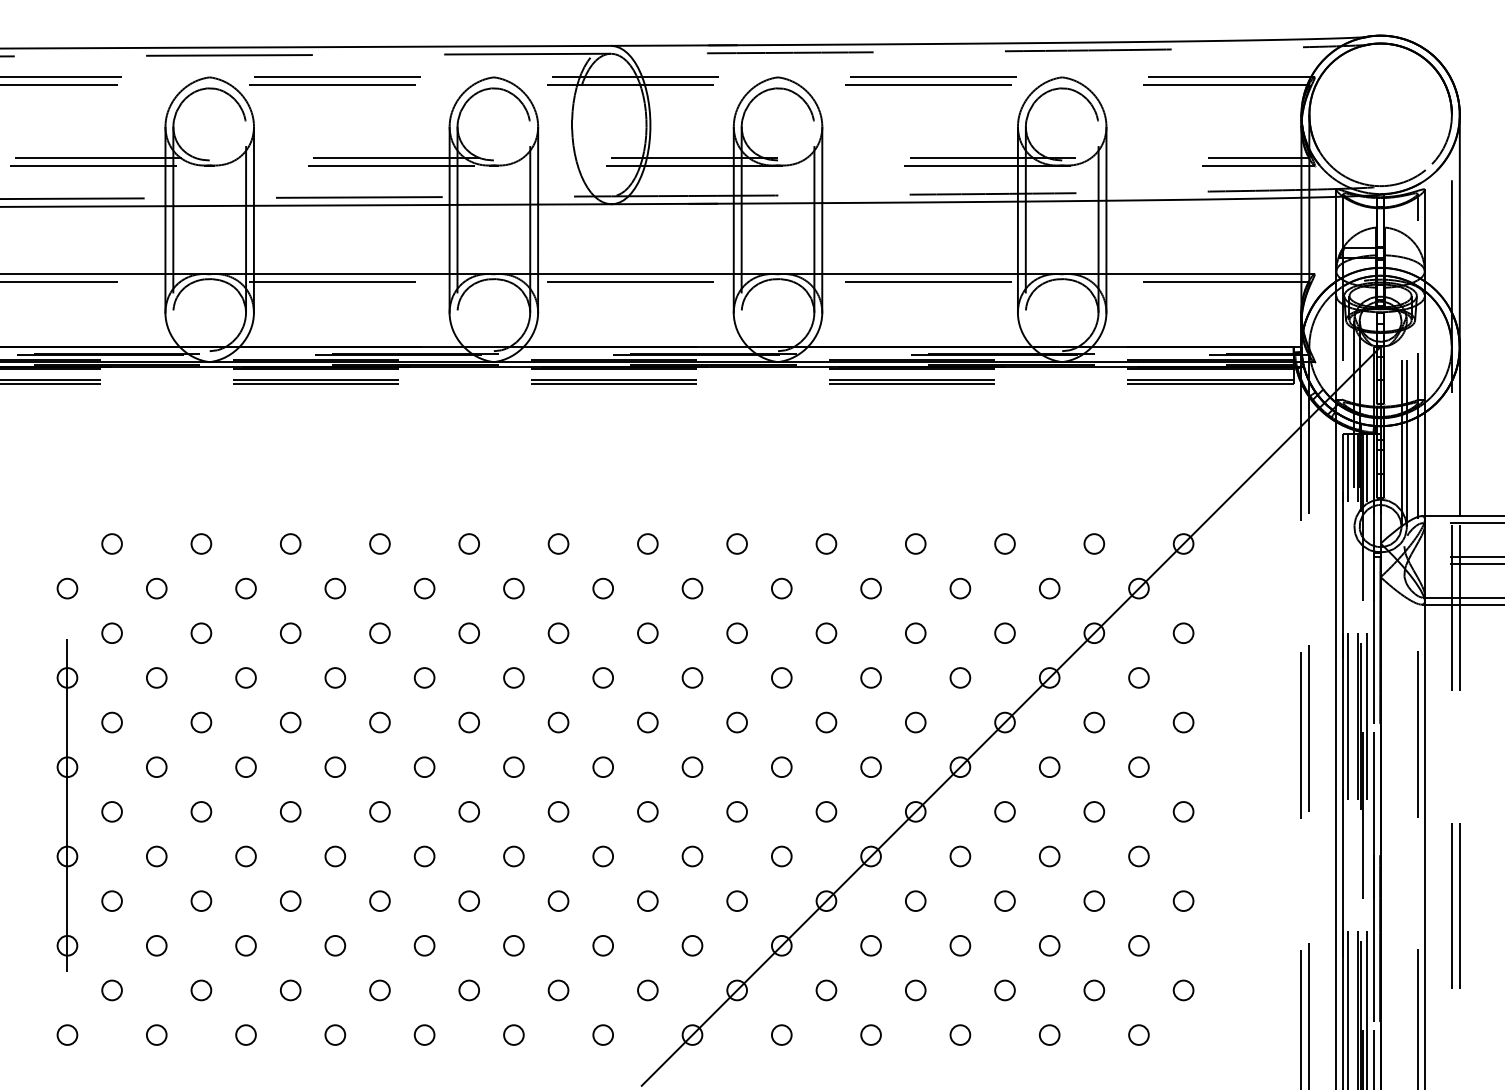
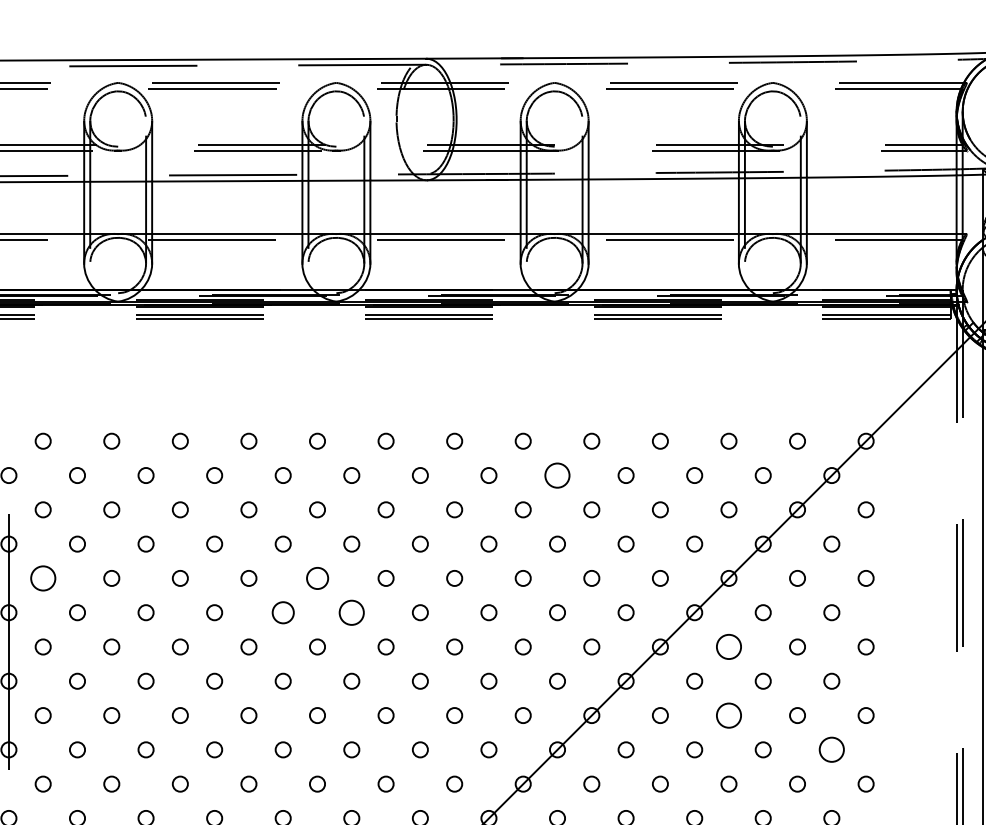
circle: (781, 588) -> (557, 475), size x1.6
circle: (111, 722) -> (42, 578), size x1.6
circle: (468, 722) -> (316, 578), size x1.4
circle: (424, 766) -> (283, 612), size x1.4
circle: (513, 766) -> (351, 612), size x1.6
circle: (1004, 811) -> (728, 646), size x1.6
circle: (1004, 900) -> (728, 715), size x1.6
circle: (1138, 945) -> (831, 749), size x1.6

